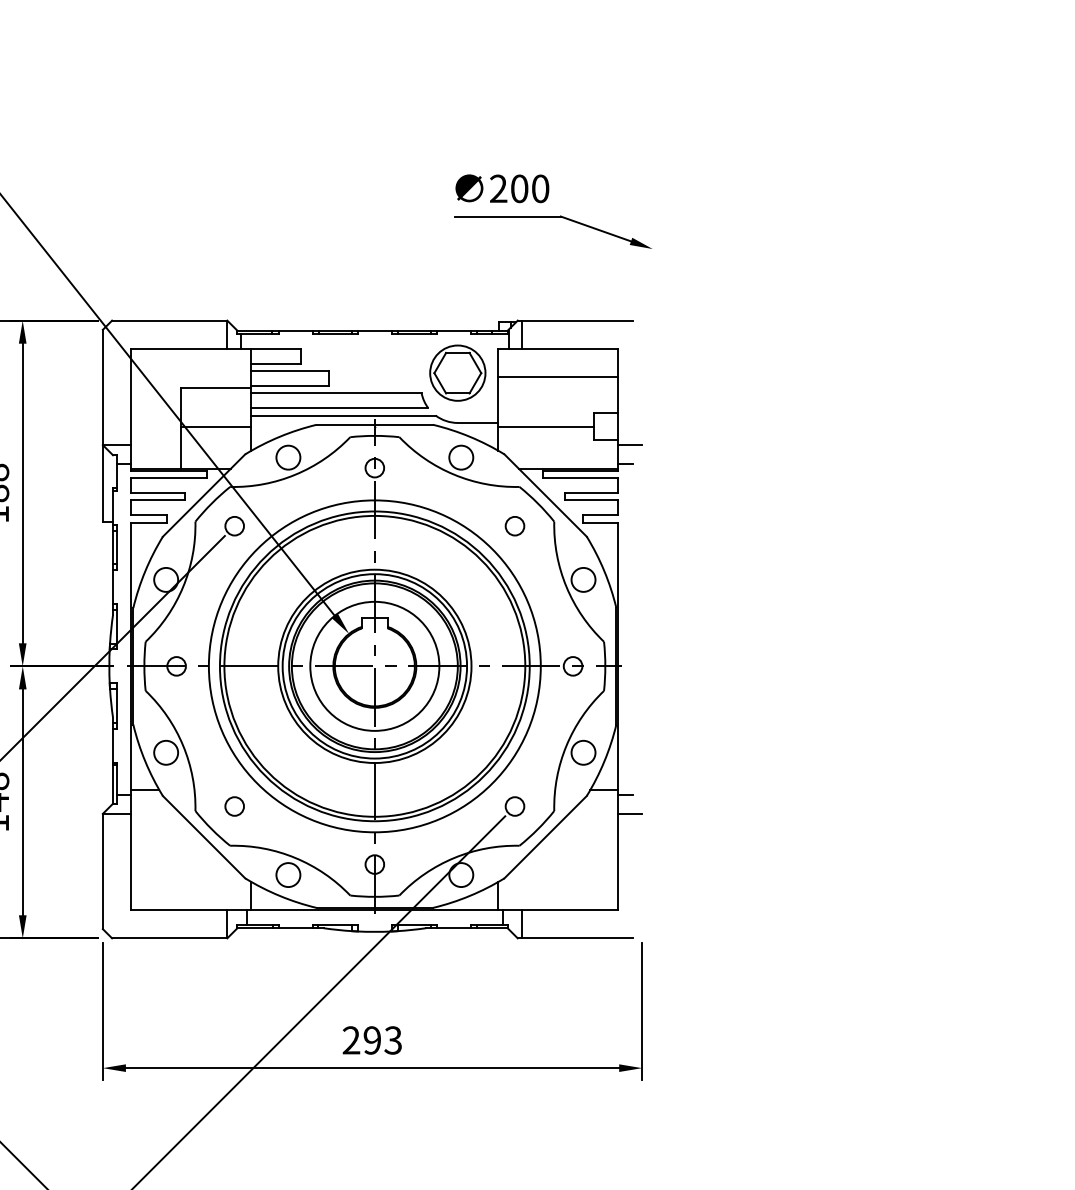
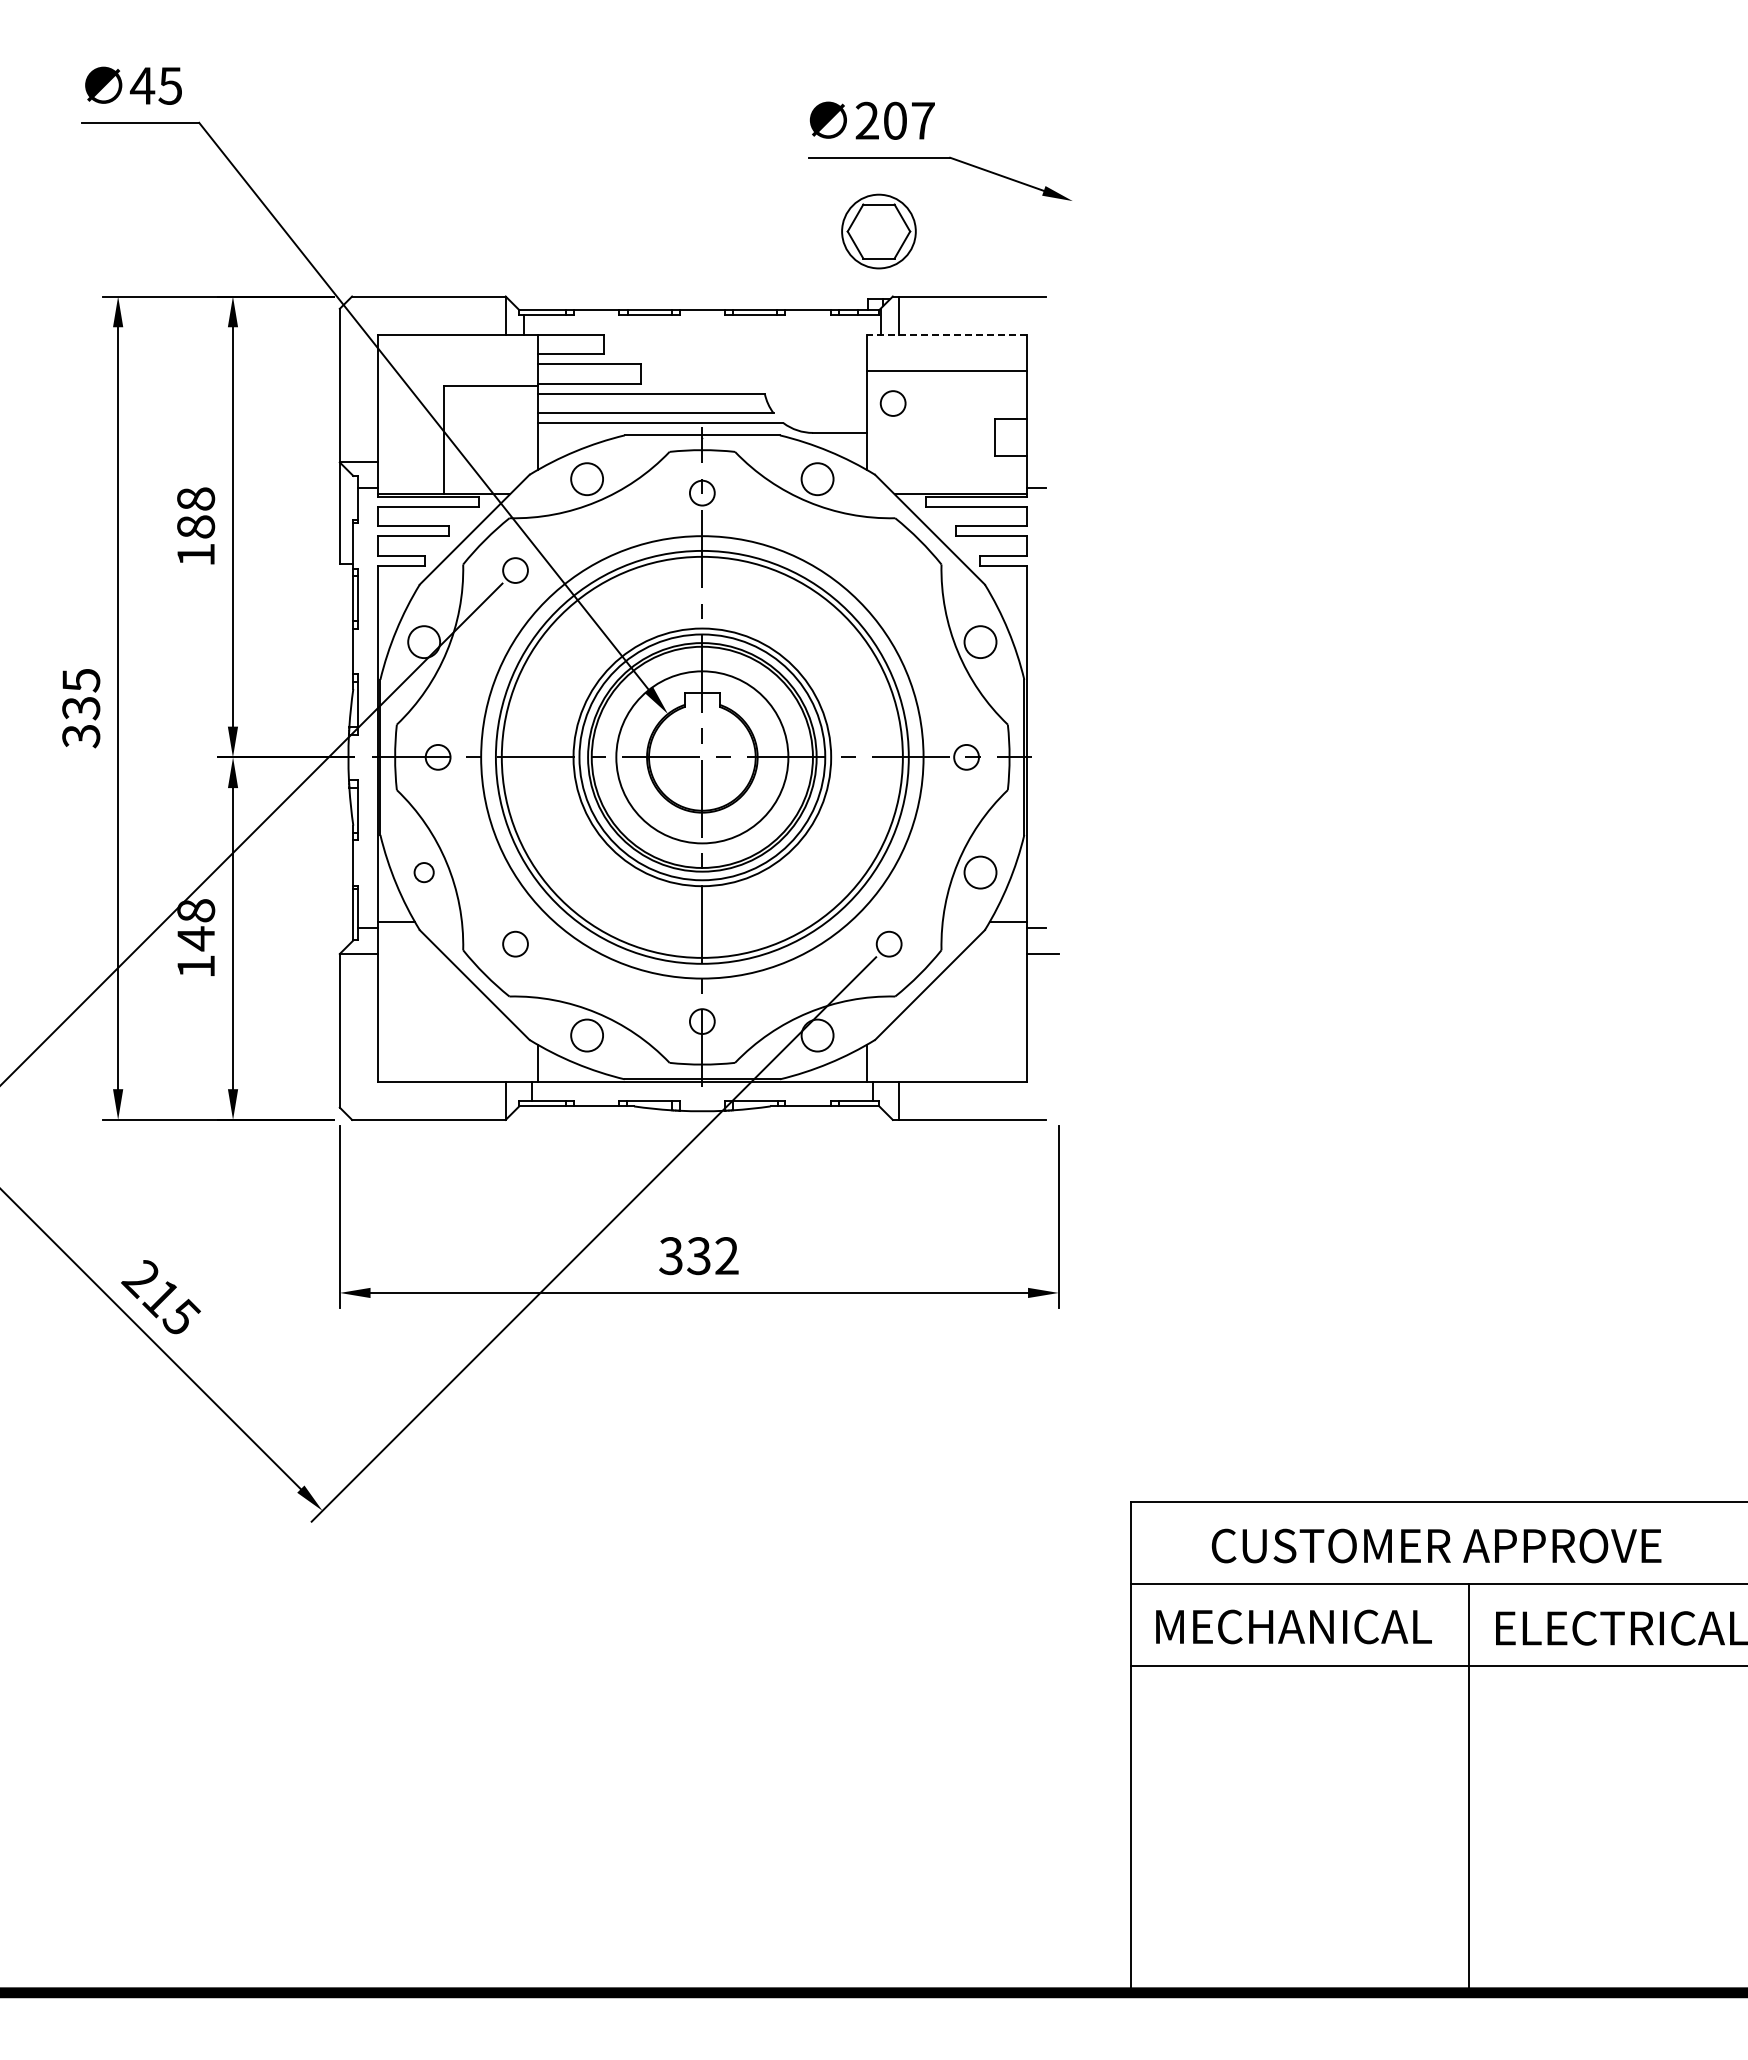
text: (540, 188) -> (923, 120), 200 -> 207
line: (558, 349) -> (946, 334), solid -> dashed
part: (457, 373) -> (878, 231), moved
line: (215, 426) -> (490, 437), removed
line: (546, 426) -> (930, 437), removed
line: (630, 445) -> (1042, 462), removed
circle: (514, 526) -> (892, 403), moved
circle: (166, 752) -> (424, 872), size x0.6
text: (371, 1040) -> (698, 1256), 293 -> 332

